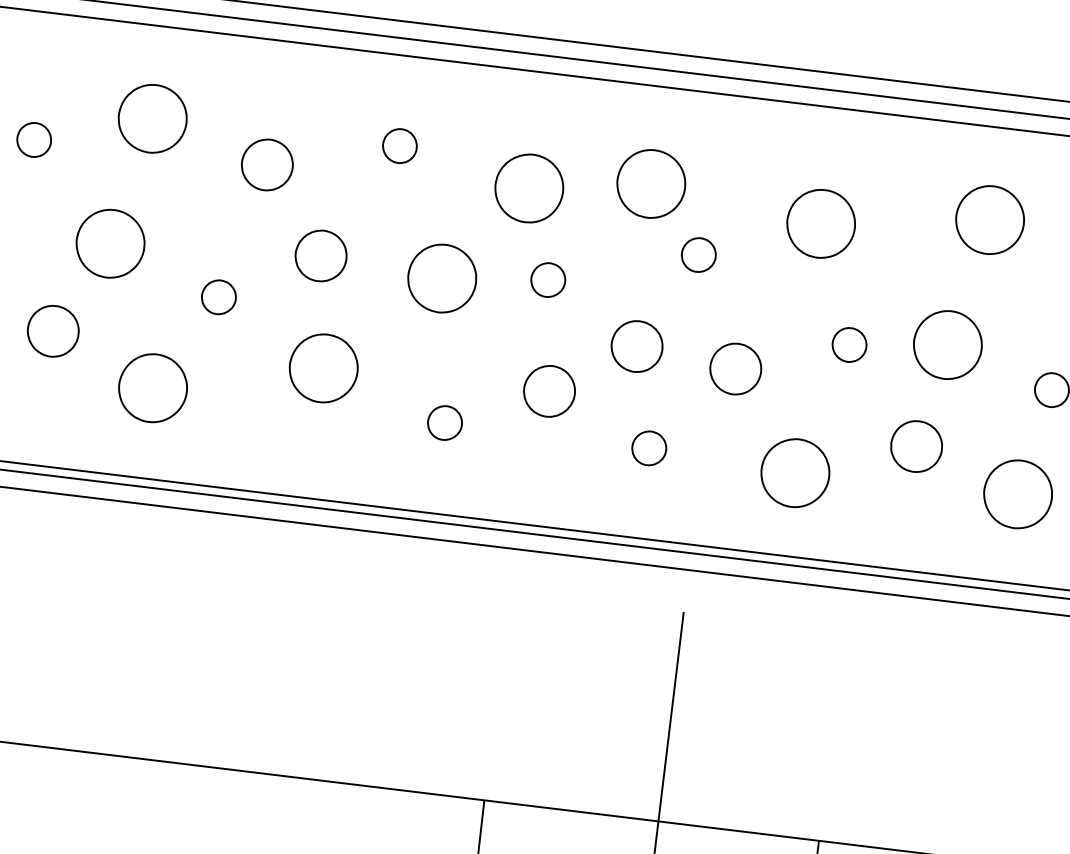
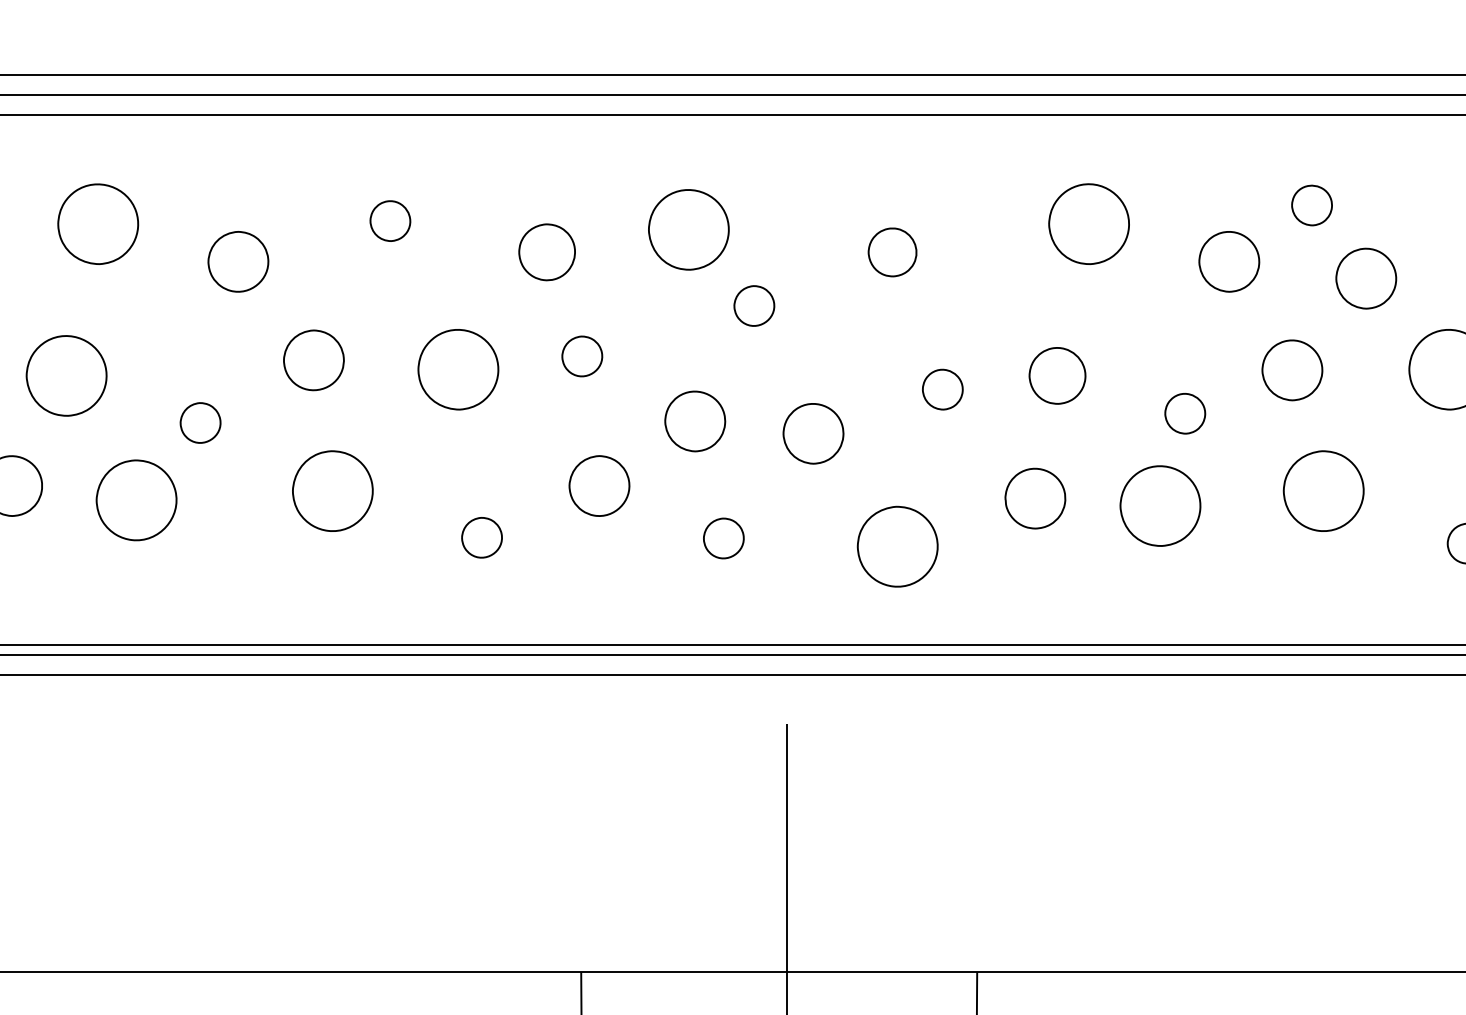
part: (528, 188) -> (546, 252), size x0.7
part: (821, 223) -> (892, 252), size x0.6
part: (947, 344) -> (1057, 375), size x0.7
part: (152, 388) -> (136, 500), moved
part: (1018, 493) -> (1160, 505), moved

